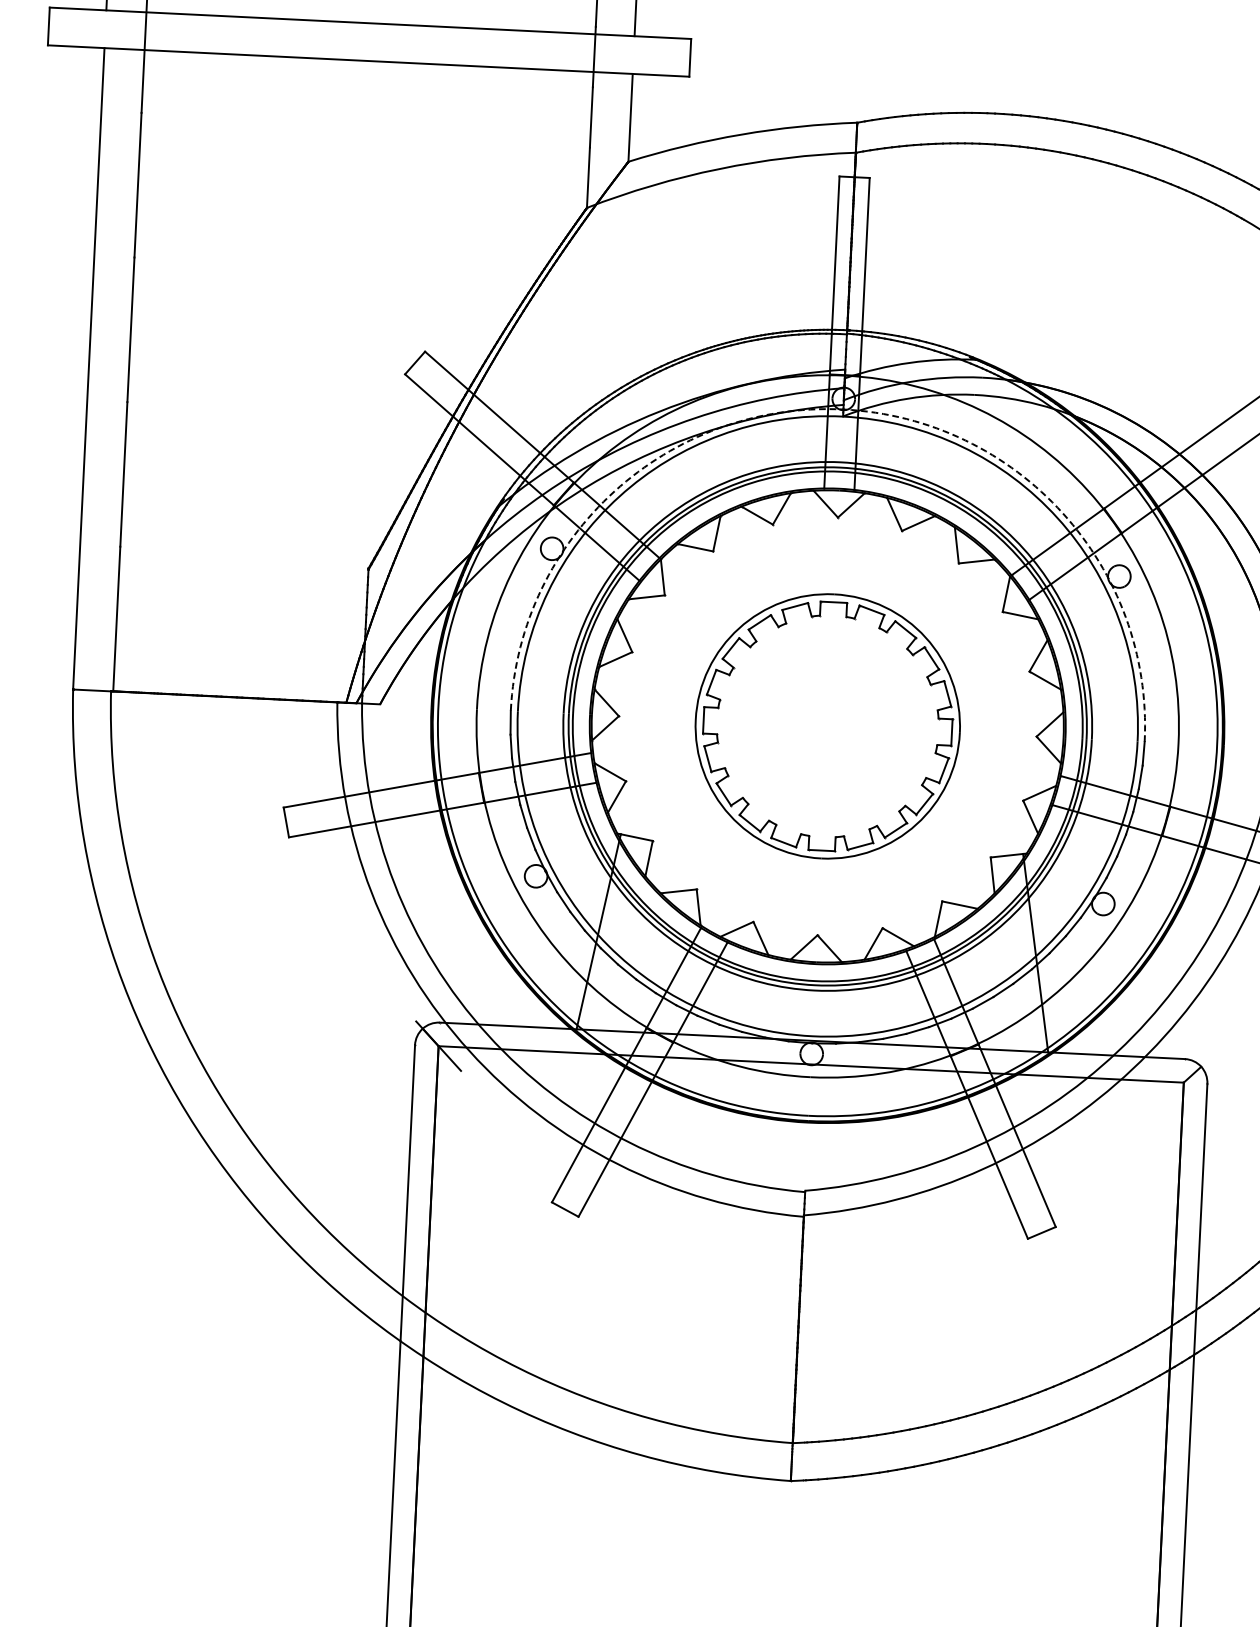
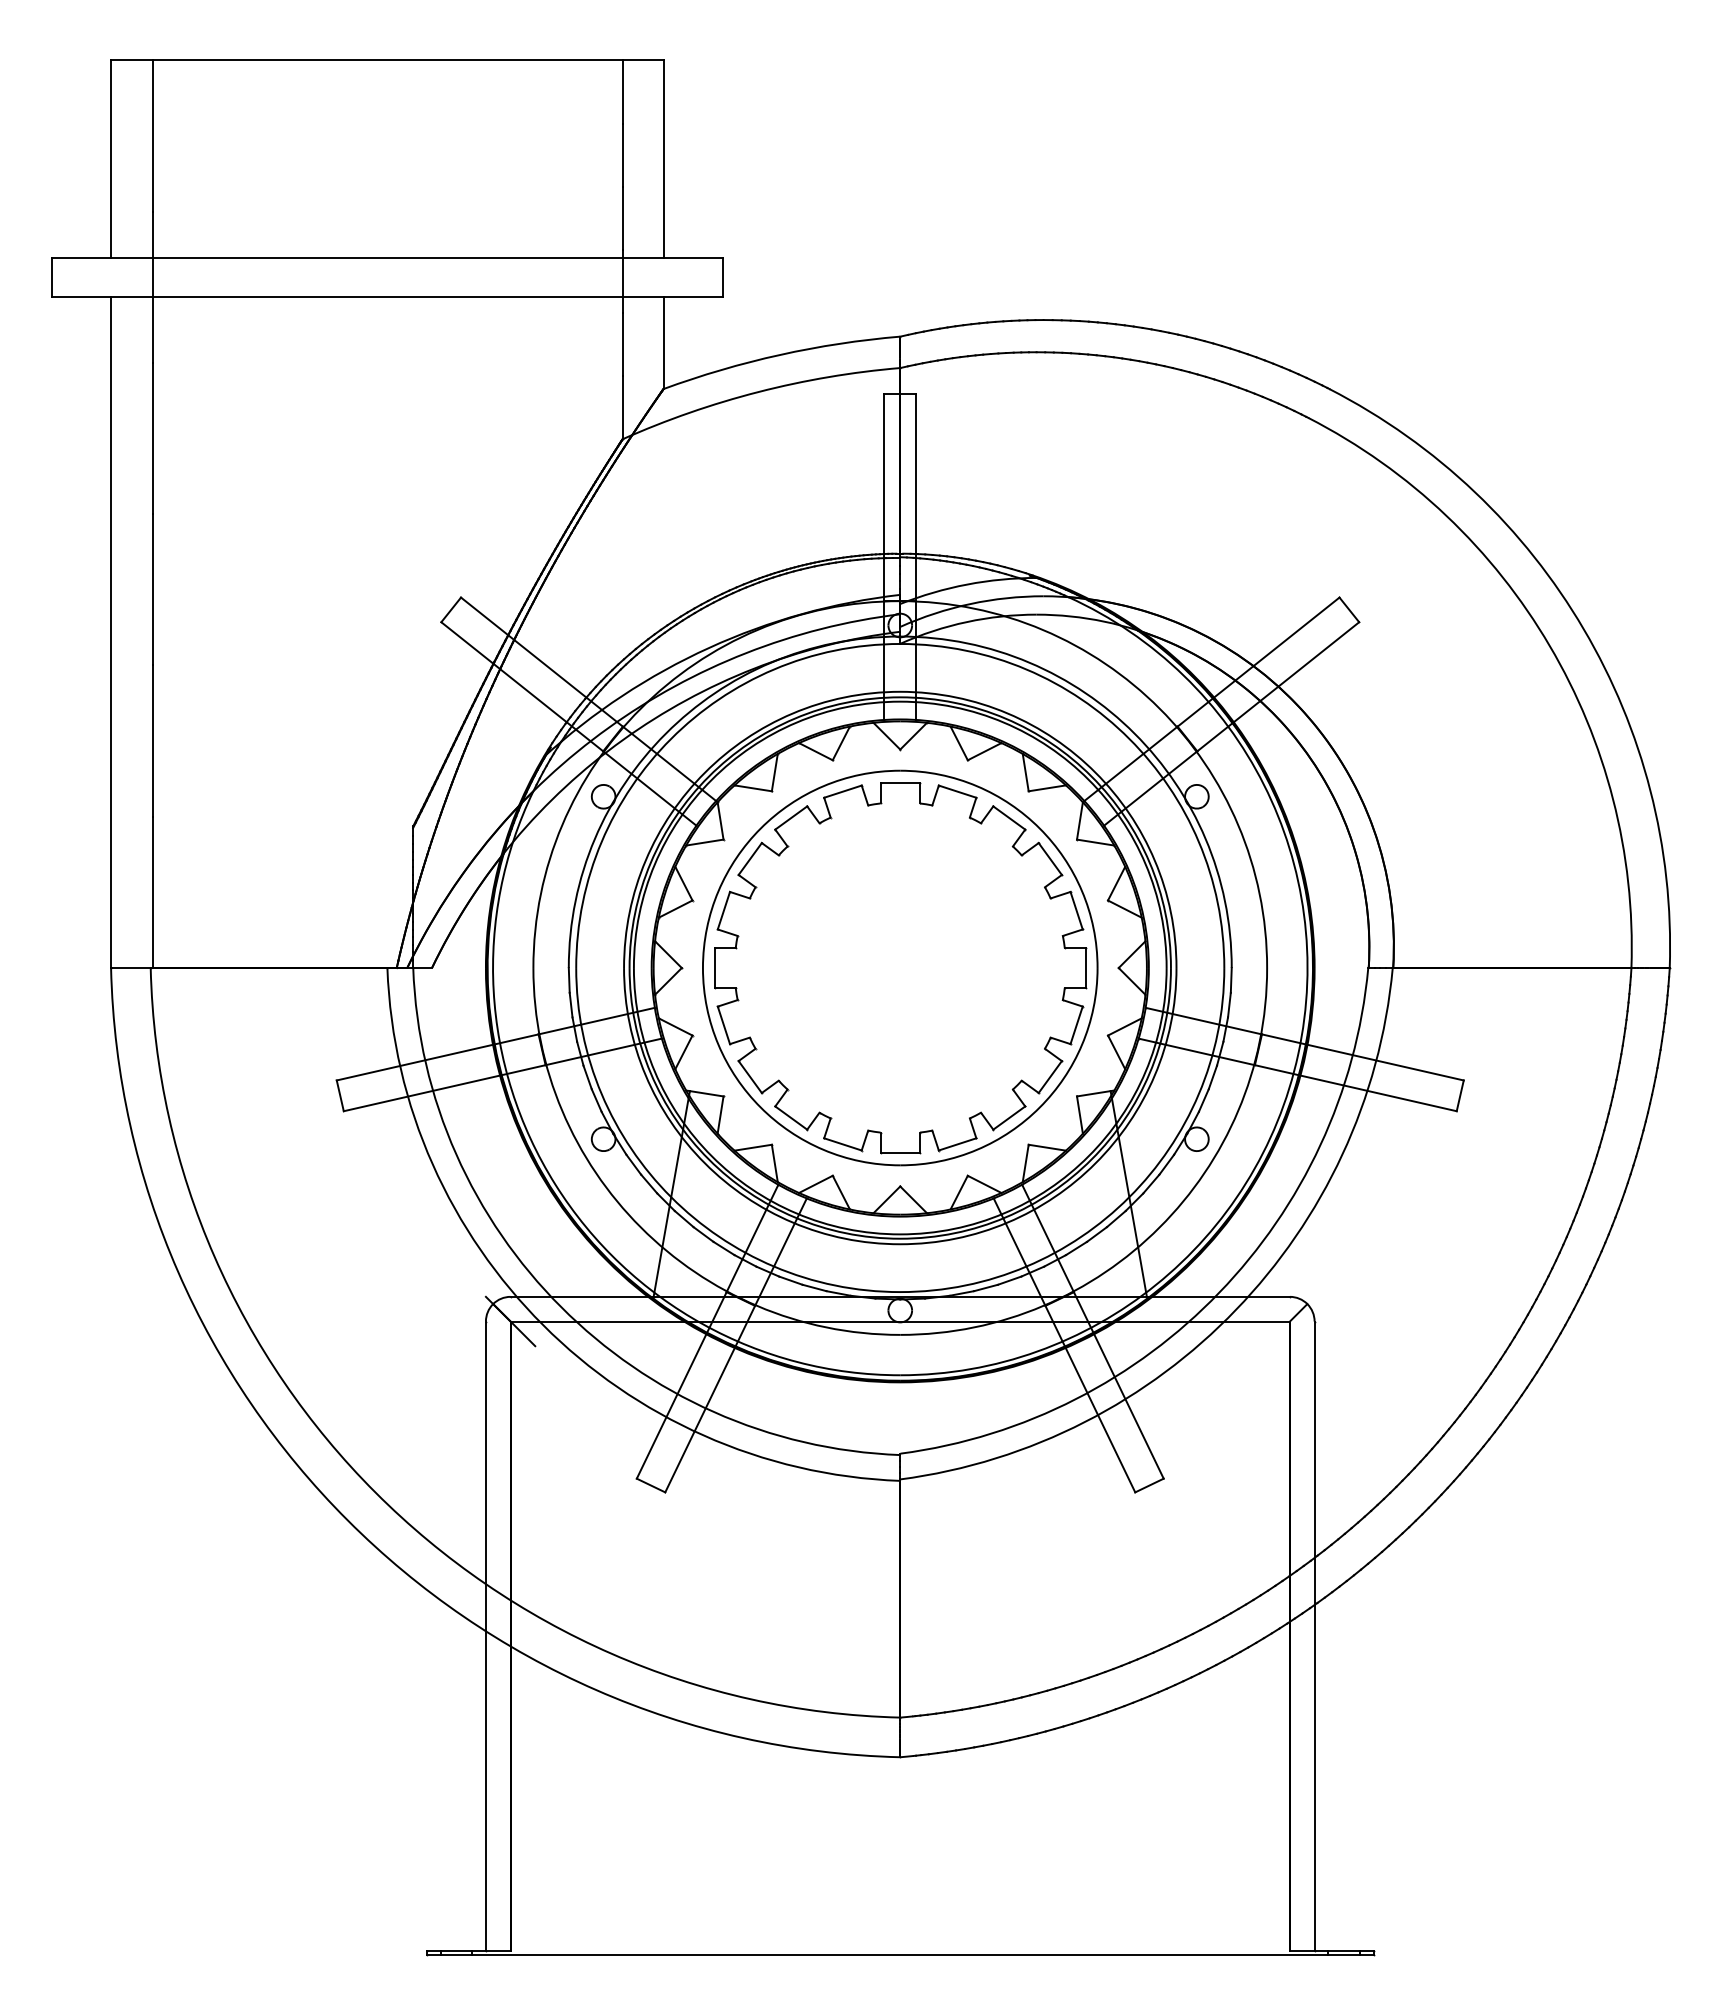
arc: (843, 409) -> (900, 636), dashed -> solid
part: (827, 725) -> (900, 967), size x1.43

